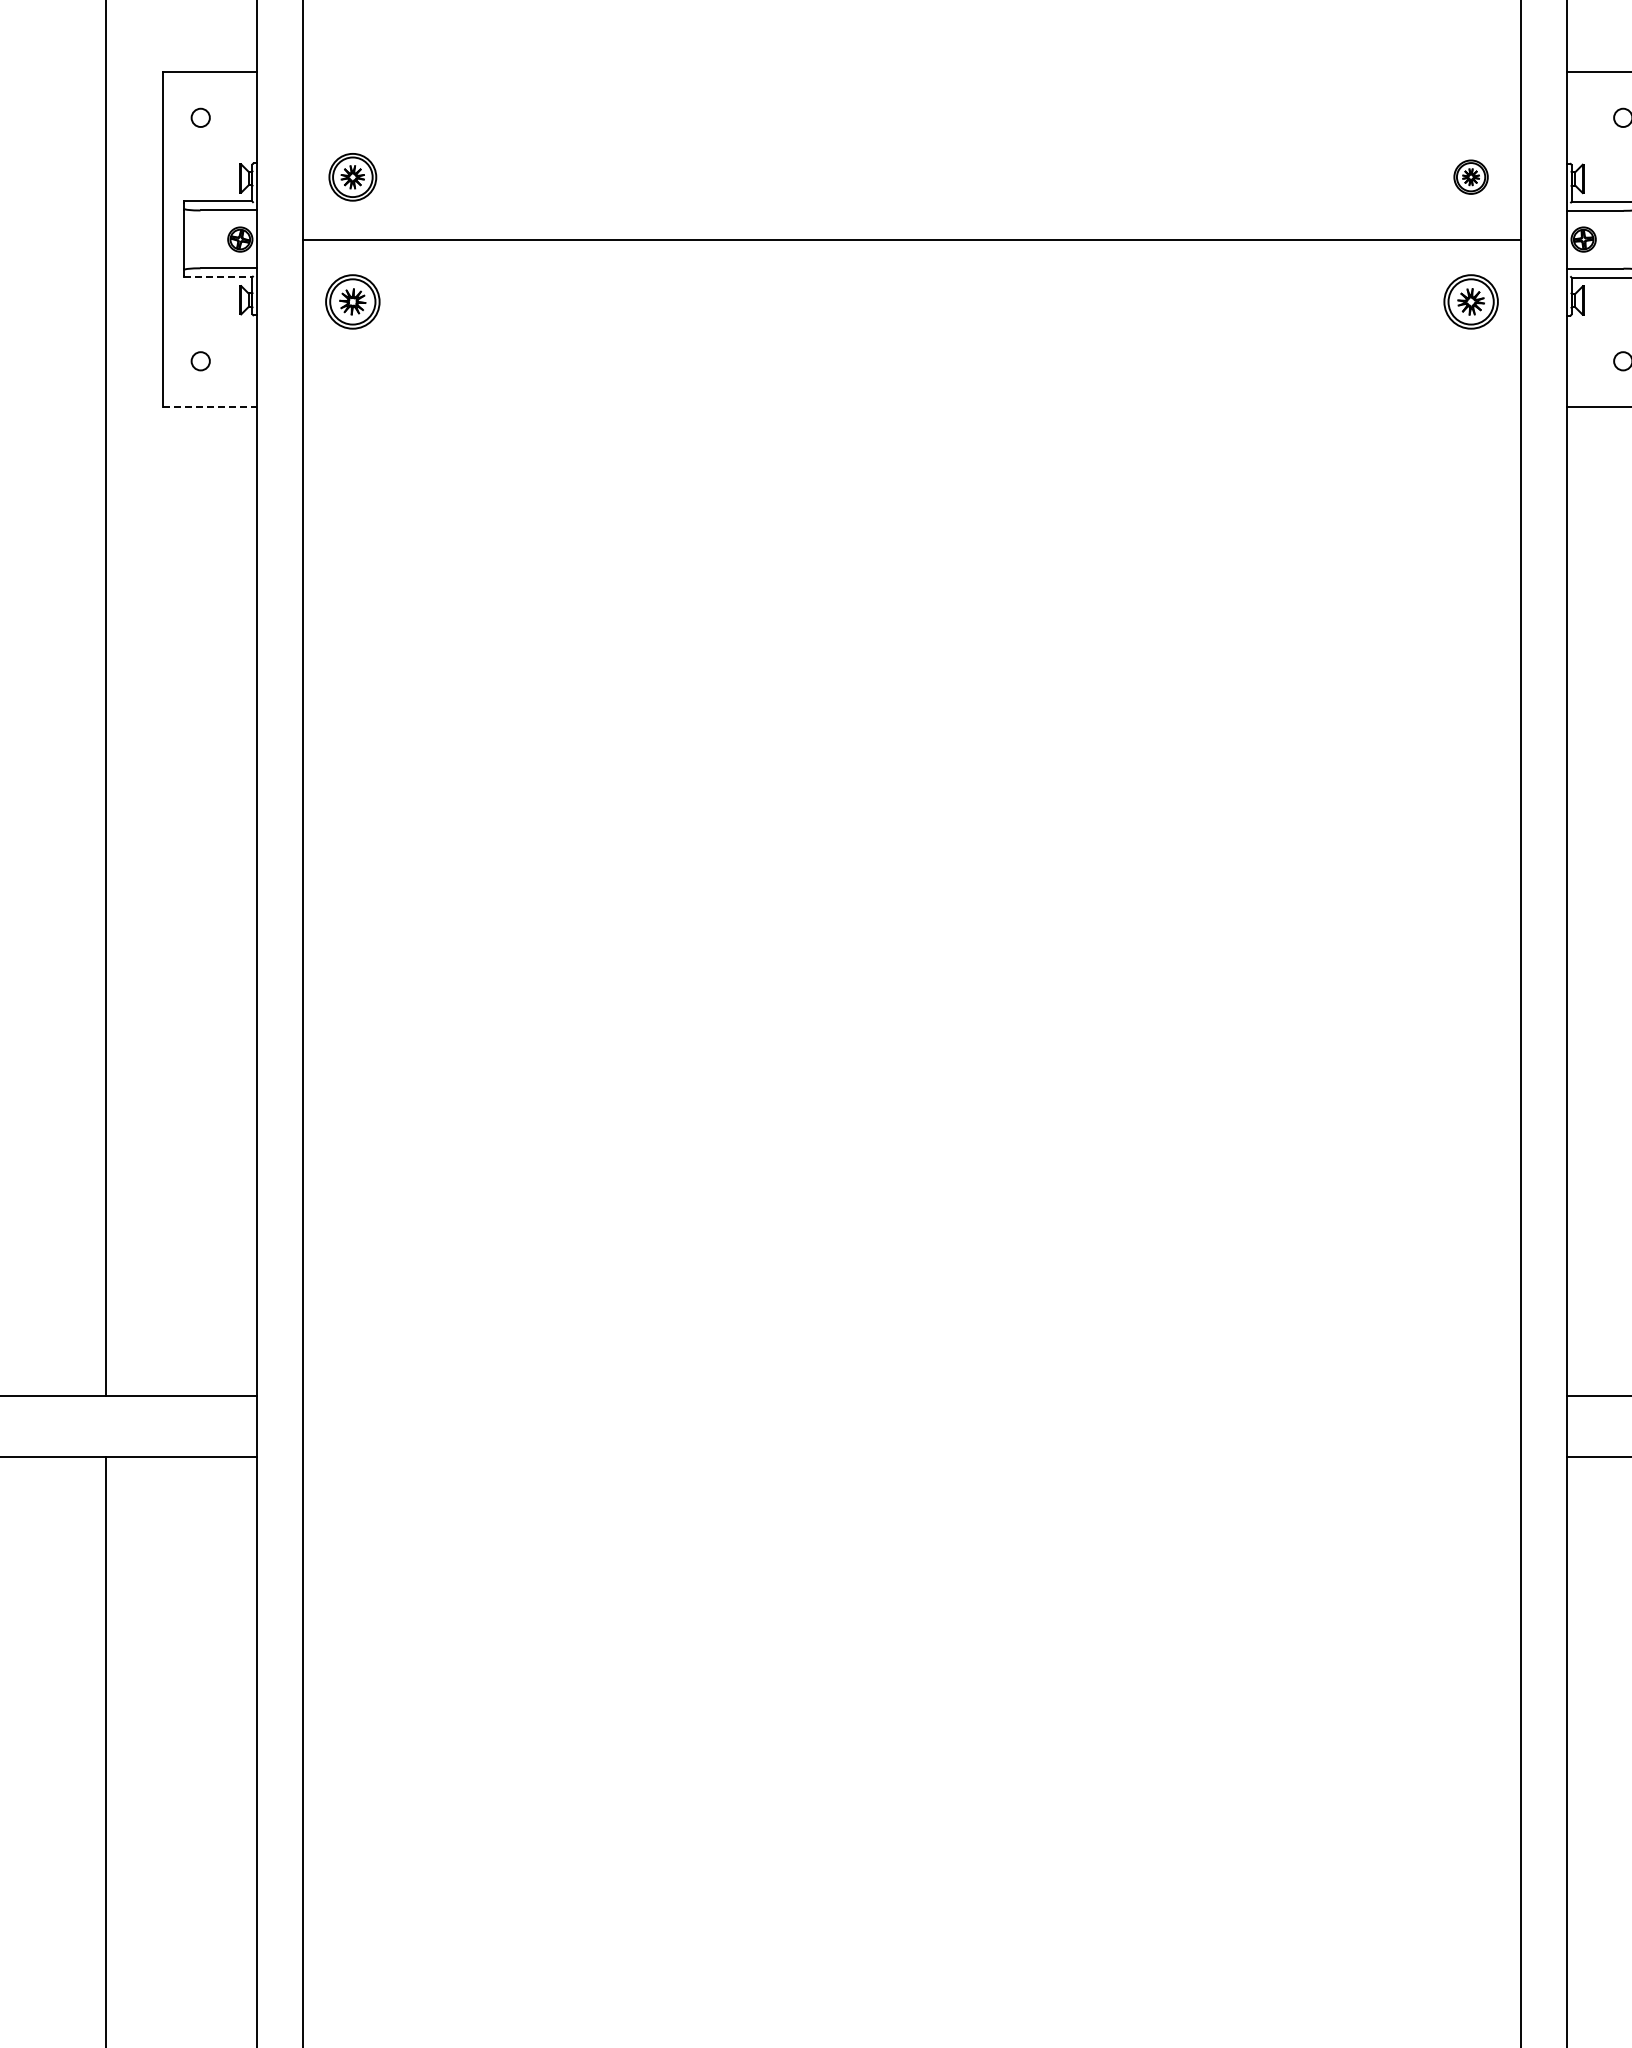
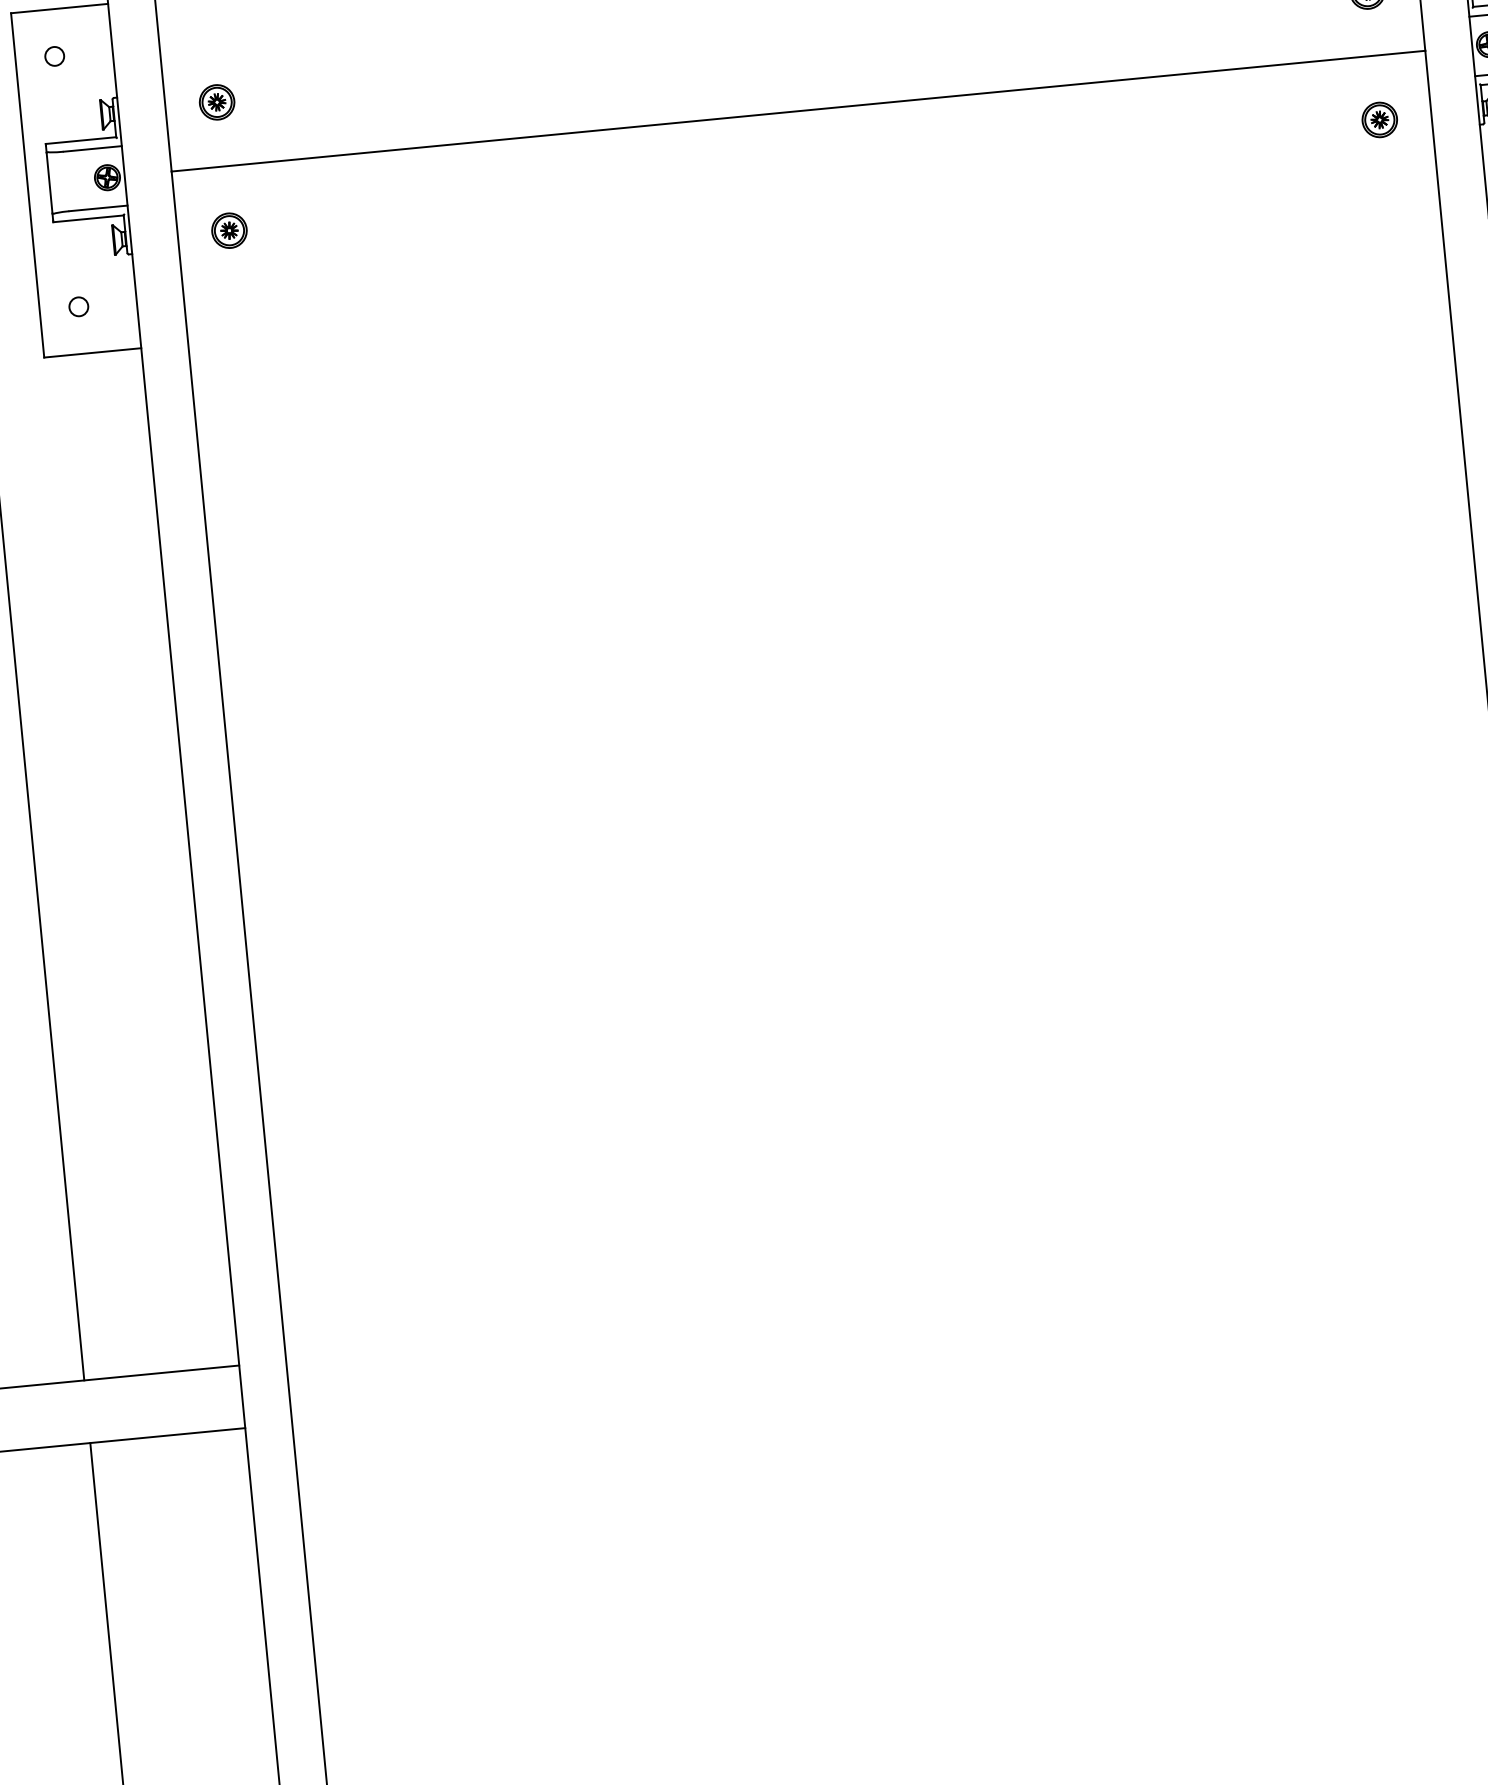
part: (352, 176) -> (216, 101), size x0.71
line: (218, 277) -> (88, 218), dashed -> solid
part: (352, 301) -> (229, 230), size x0.62
part: (1470, 301) -> (1379, 119), size x0.62
line: (210, 406) -> (93, 352), dashed -> solid

